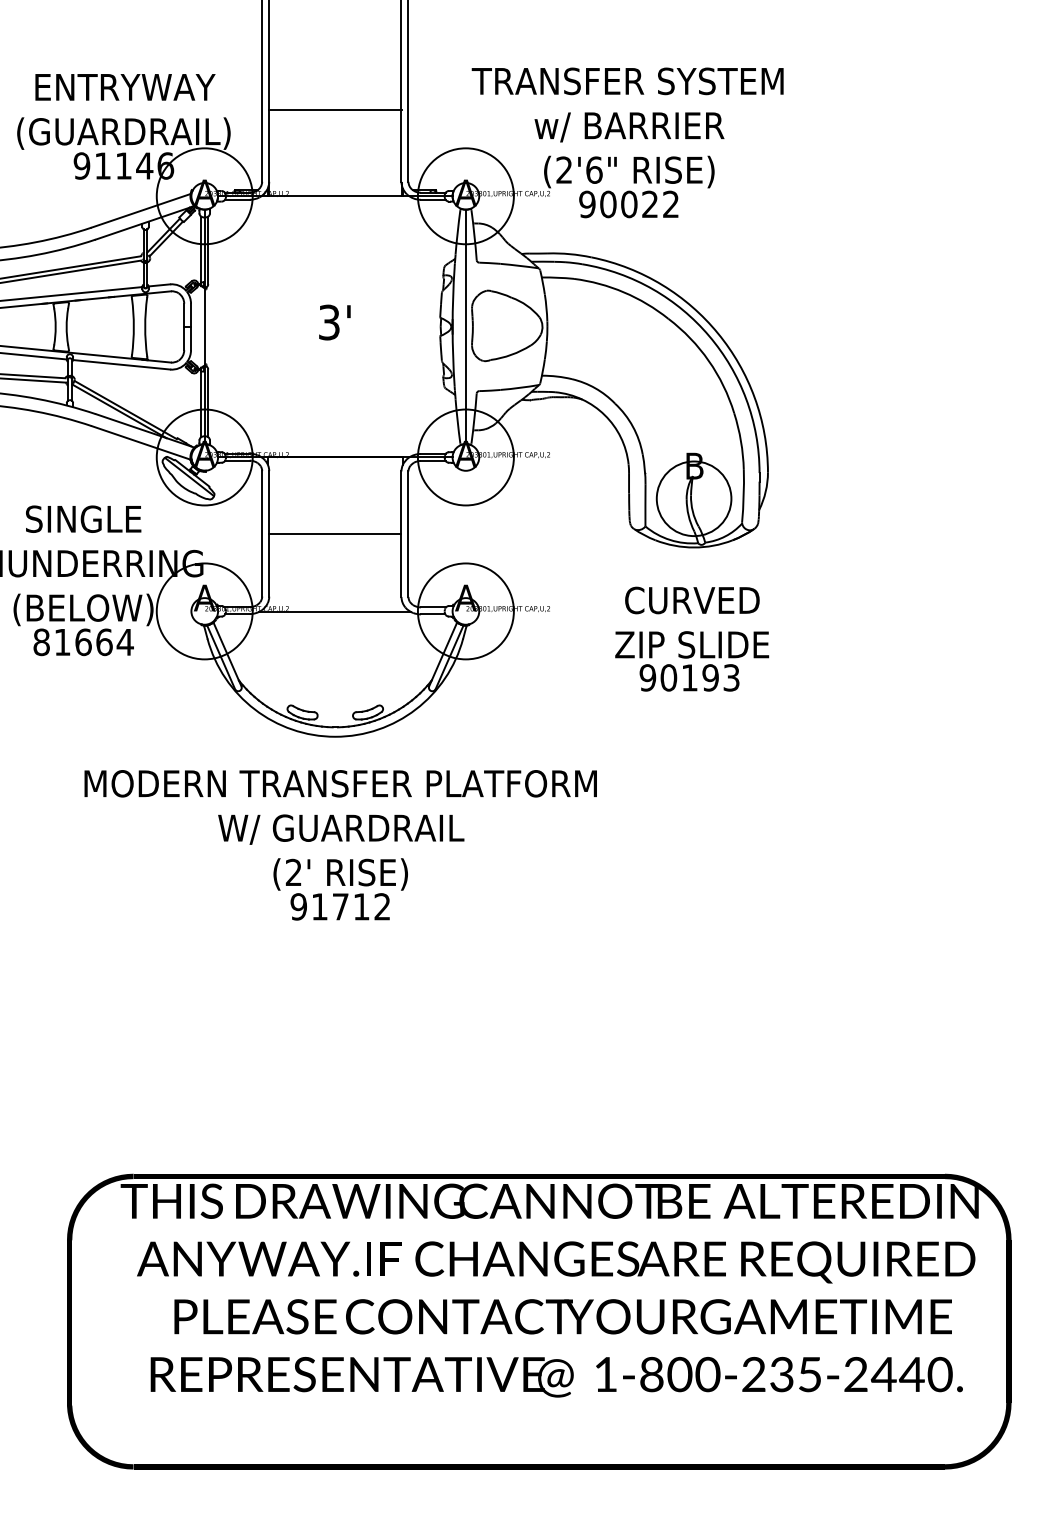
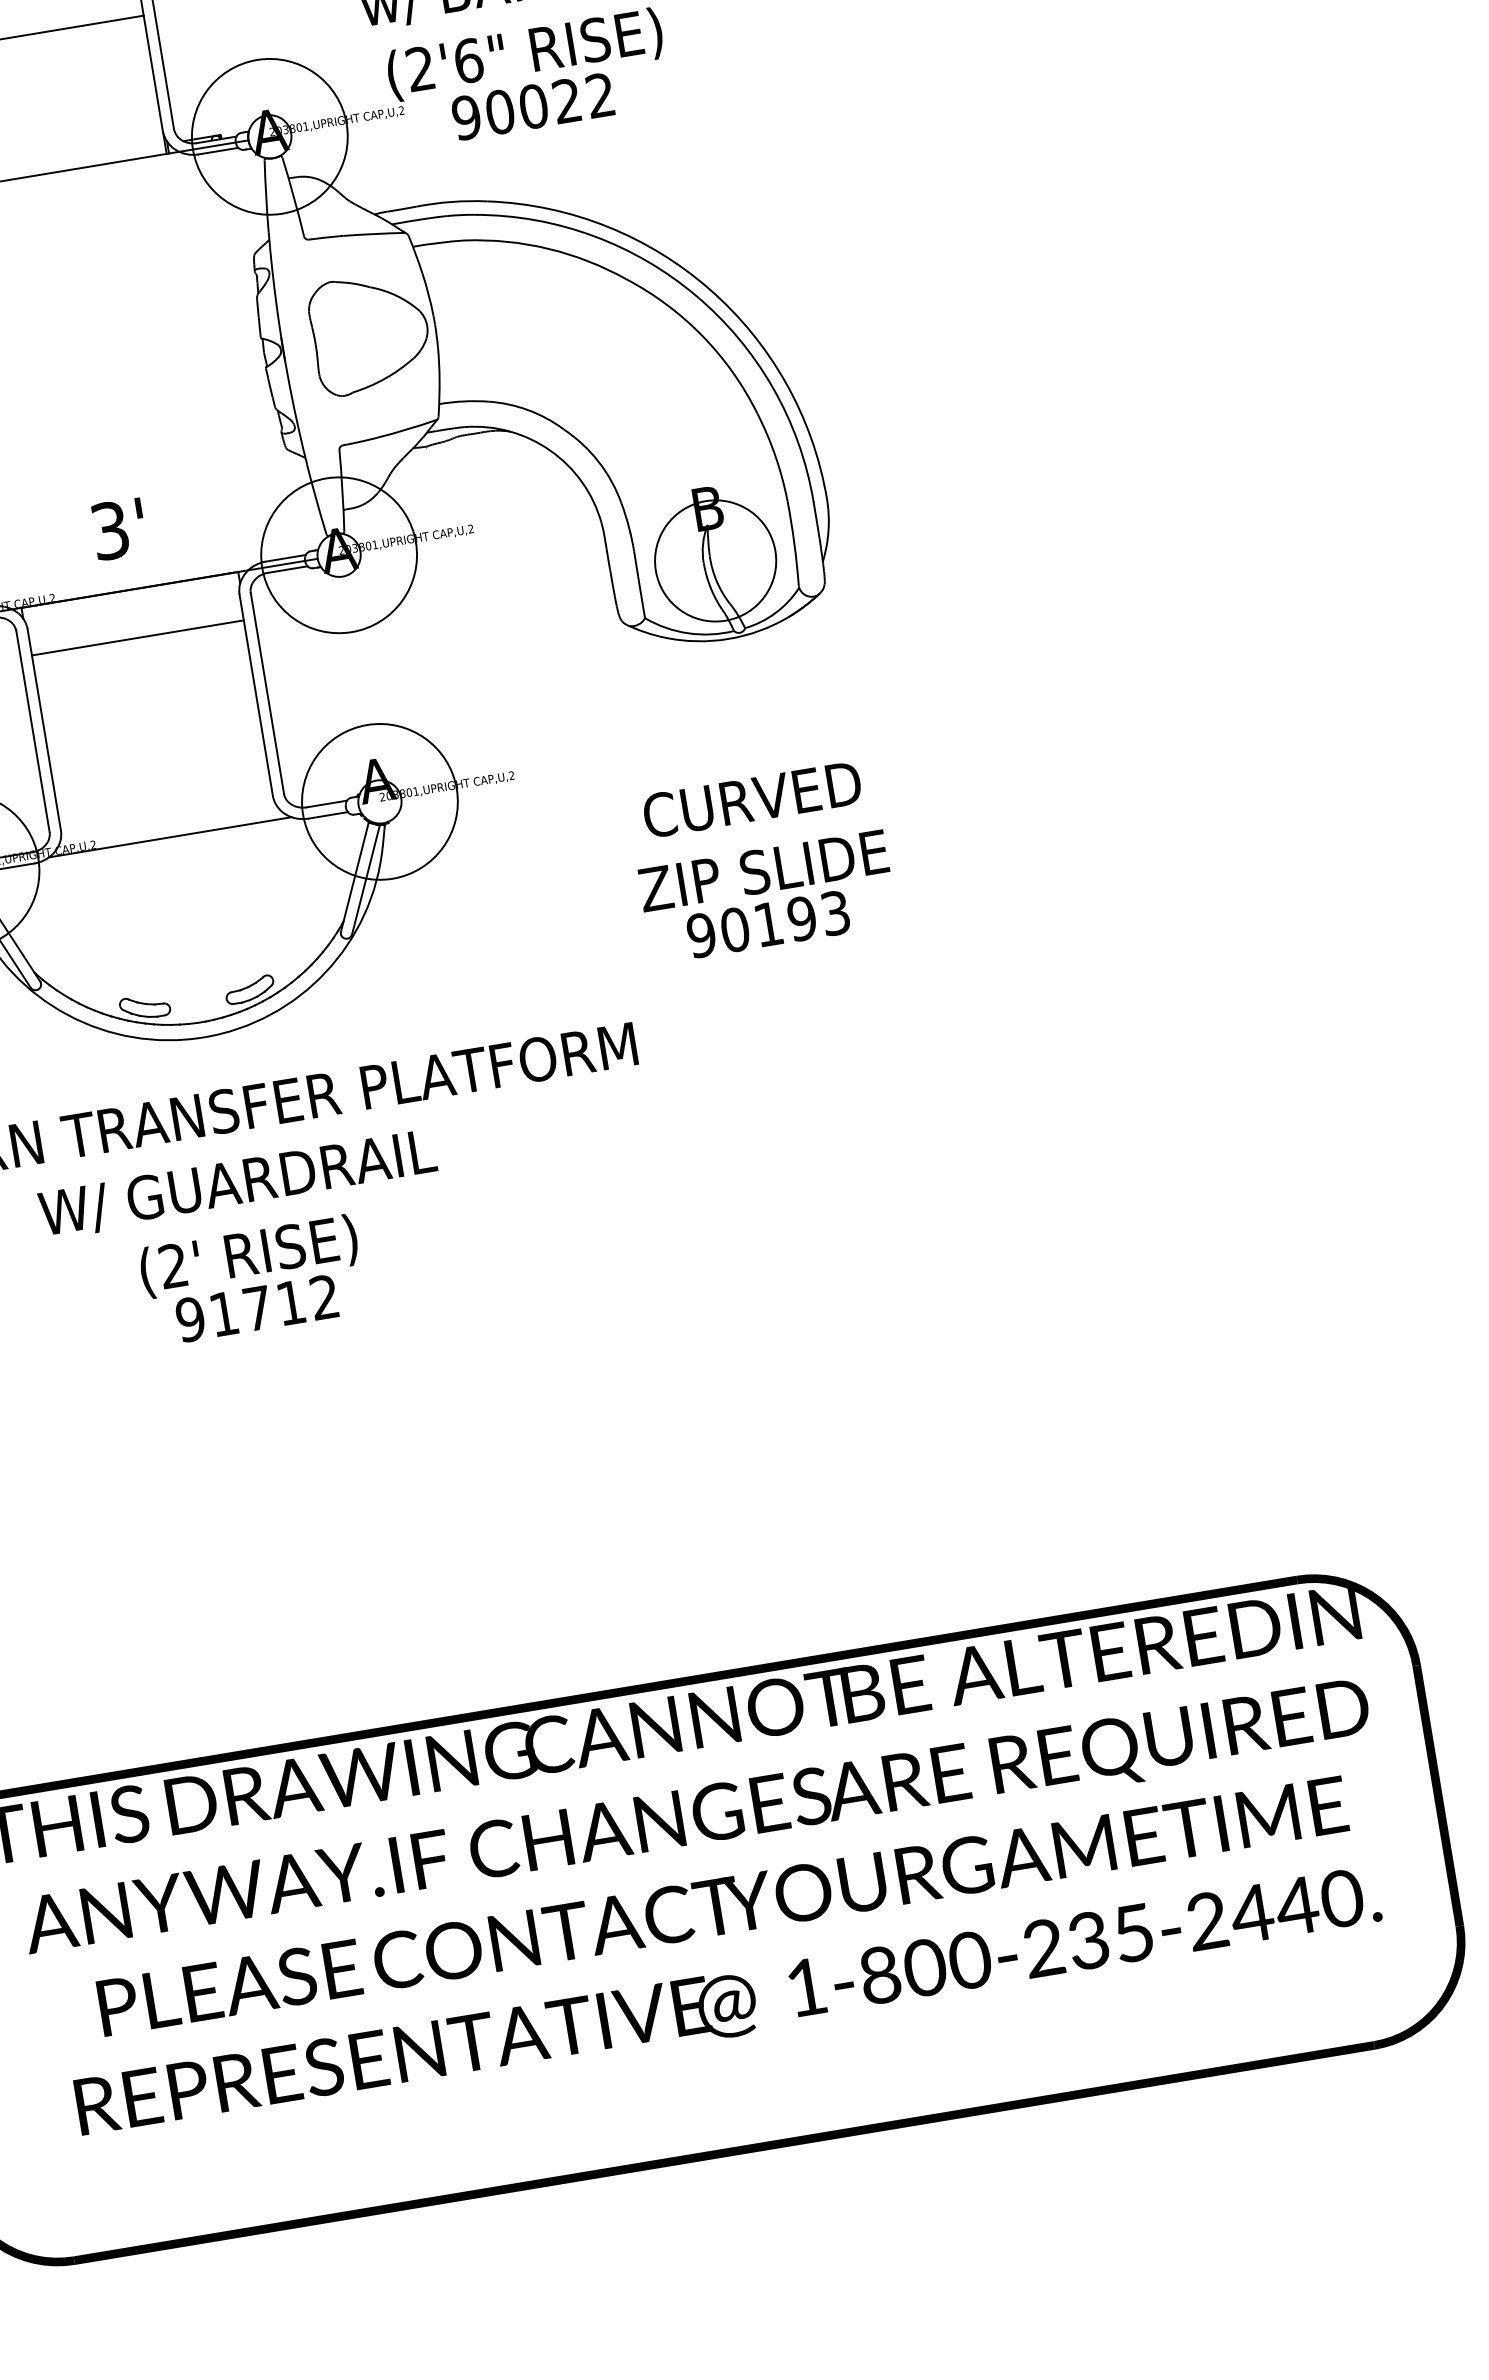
text: (334, 322) -> (118, 529), moved
line: (465, 326) -> (303, 345), removed
line: (335, 534) -> (138, 637), moved
text: (692, 638) -> (762, 860), moved

